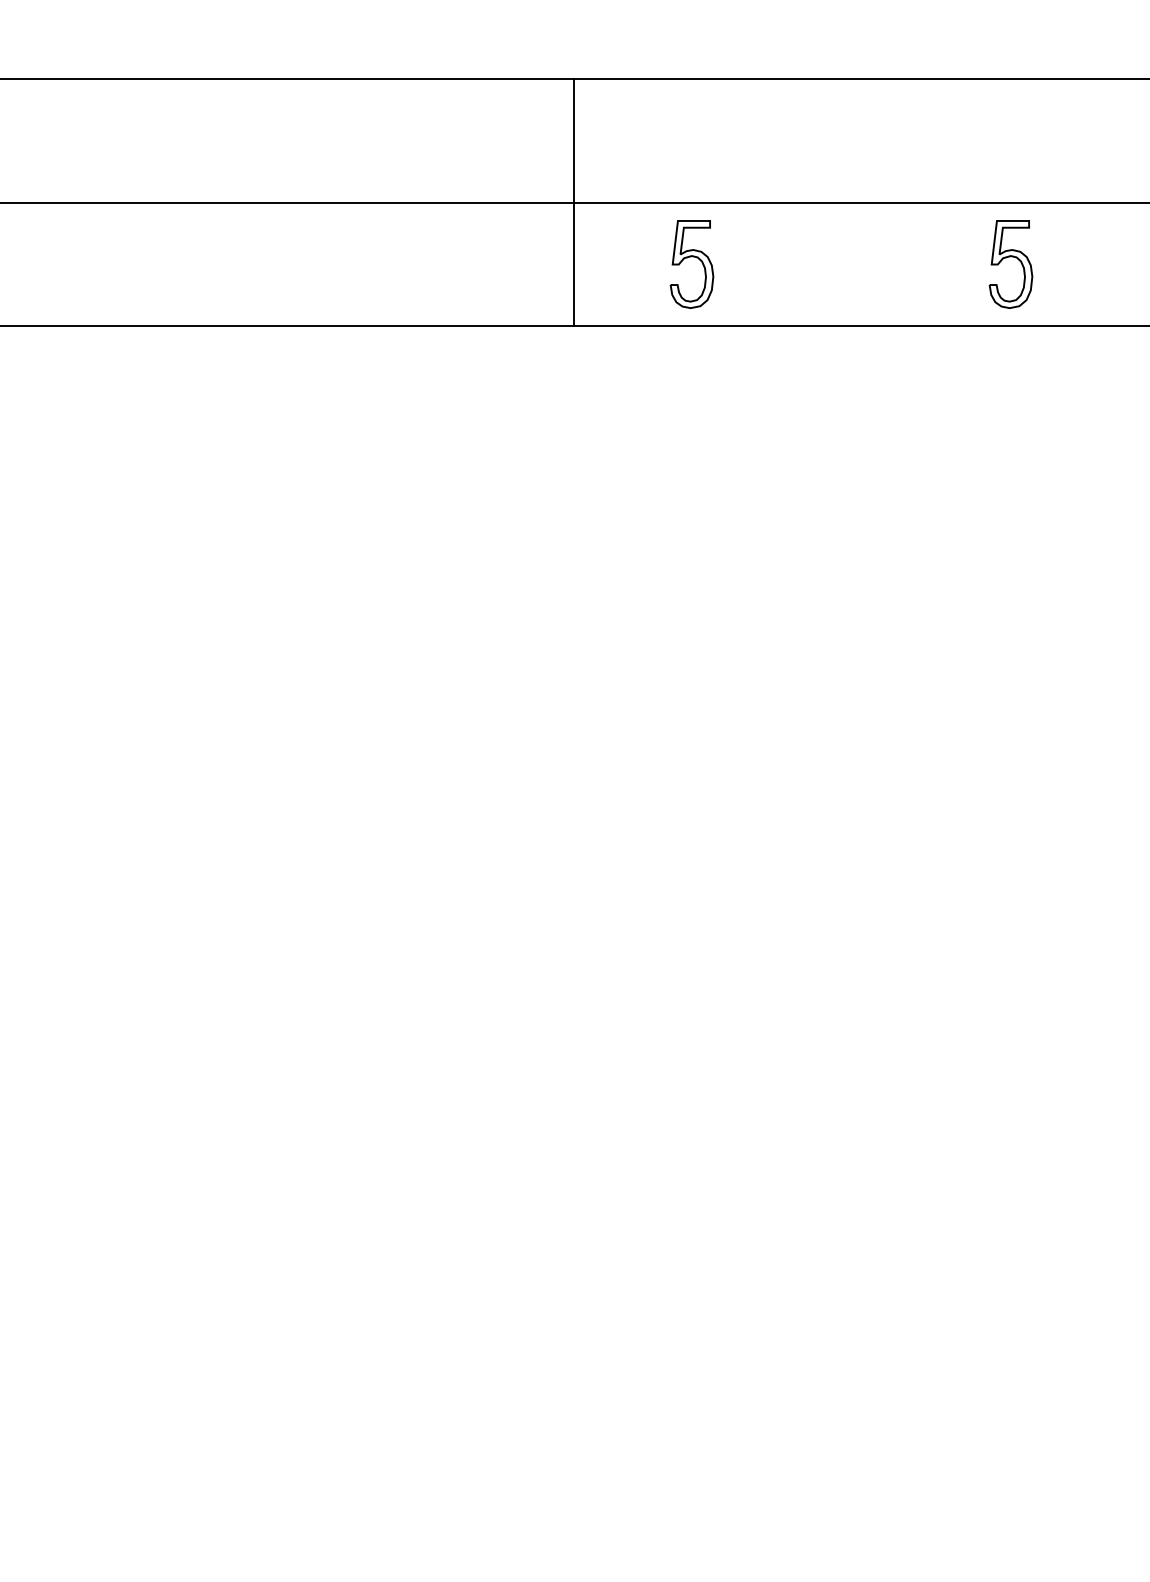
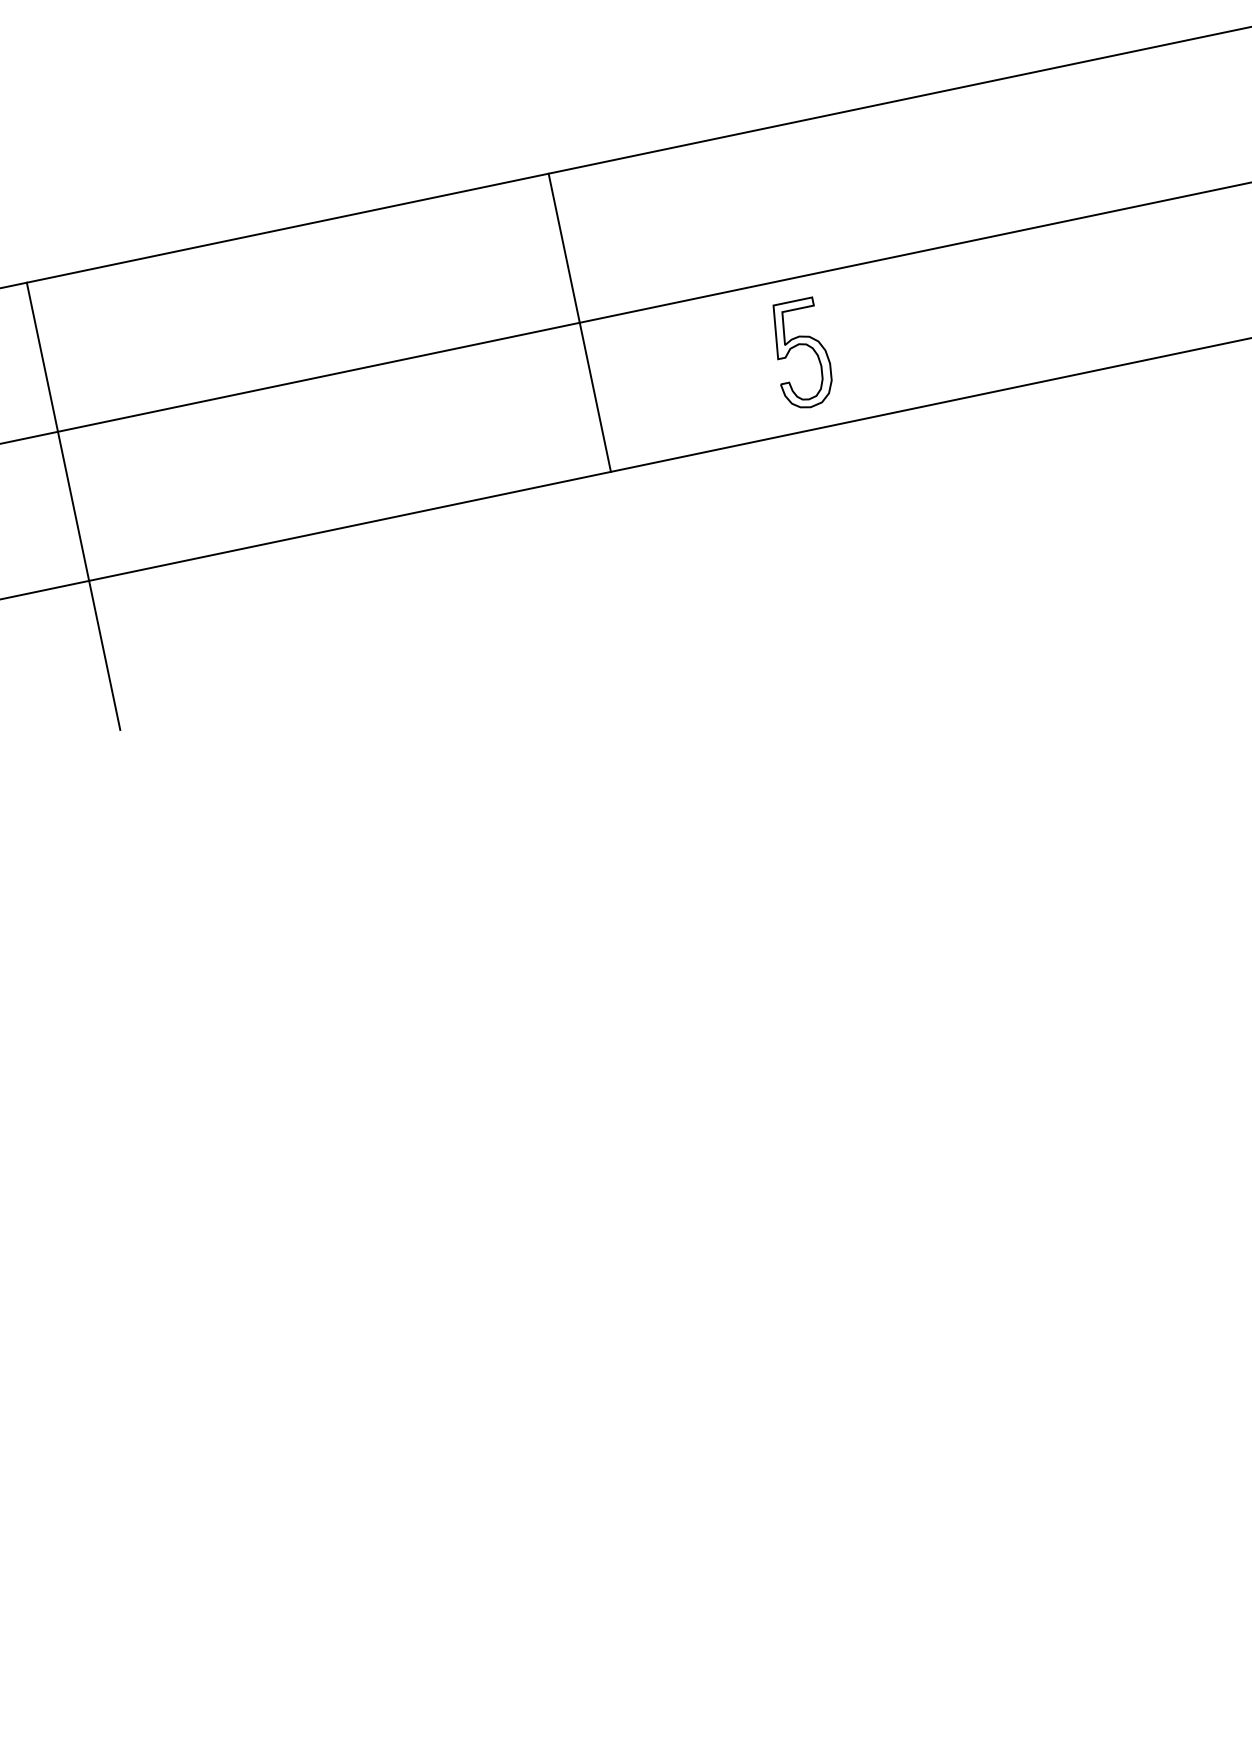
line: (573, 202) -> (579, 322), moved
part: (1010, 257) -> (1182, 265), removed
line: (87, 264) -> (73, 506), added

